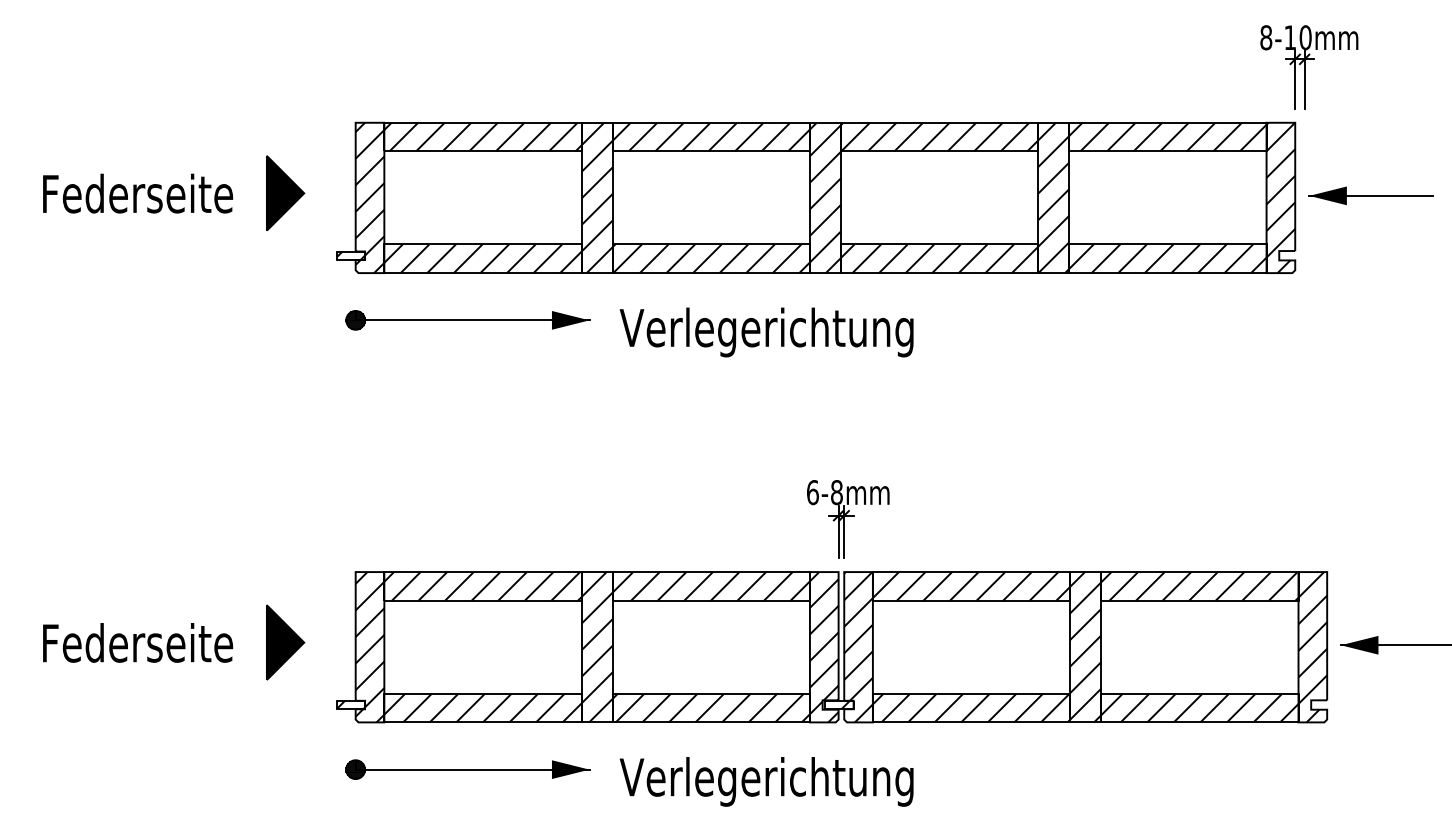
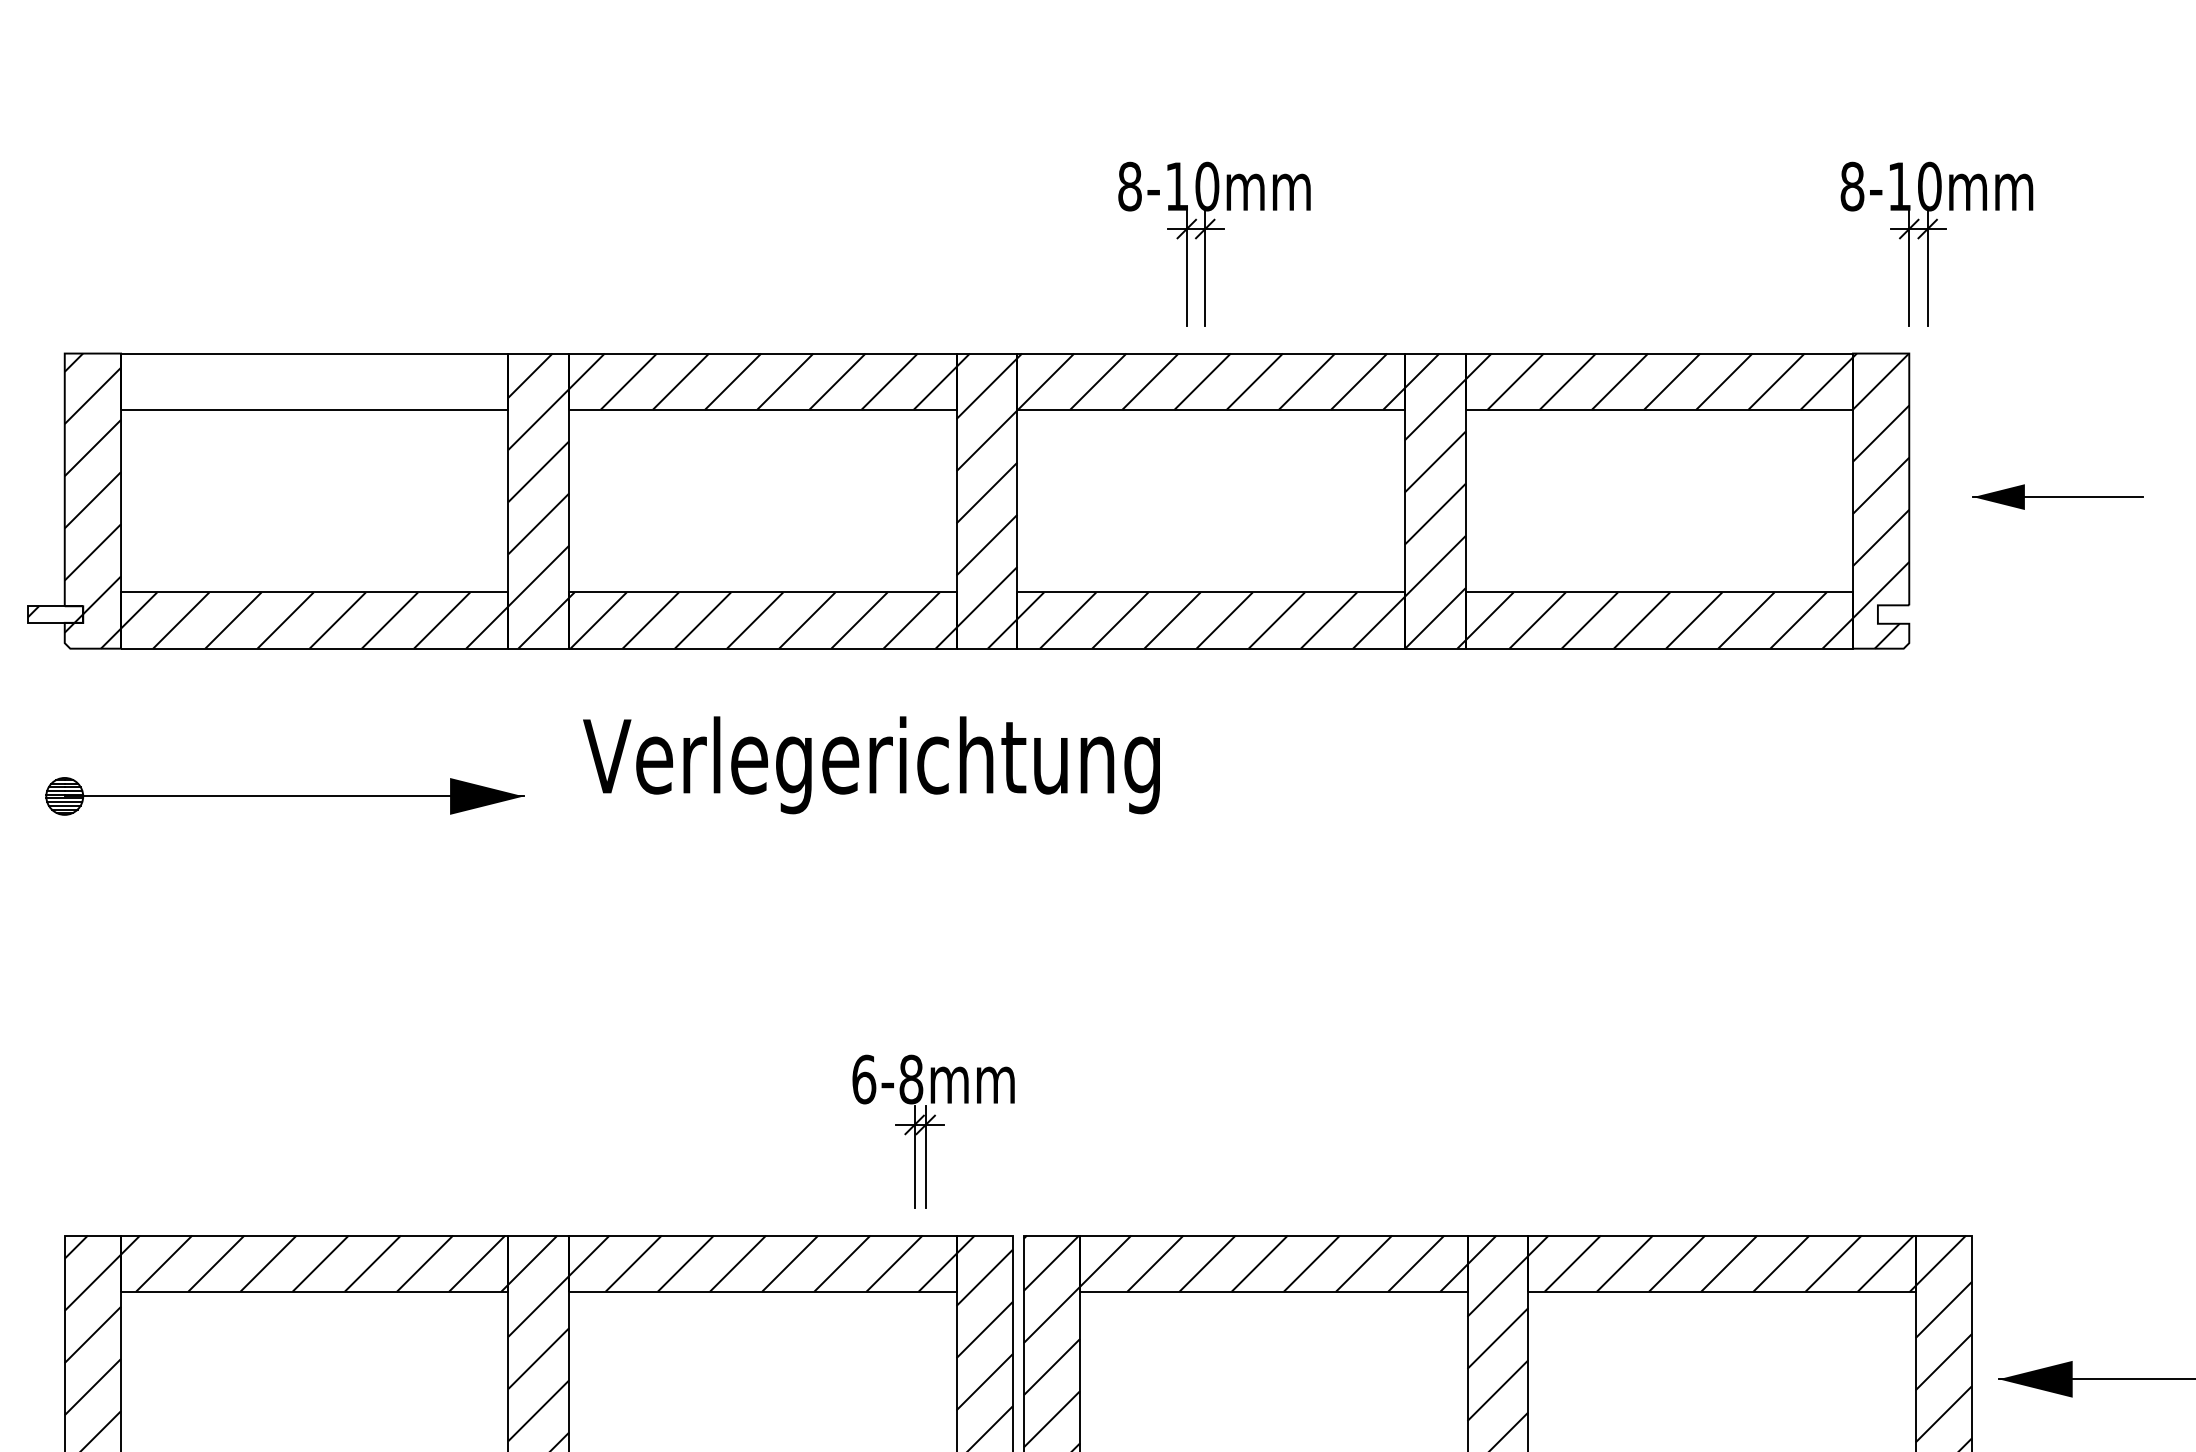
part: (941, 67) -> (1214, 245), added
hatch: (482, 136) -> (313, 380), removed
part: (1370, 195) -> (2057, 496), size x0.7
part: (467, 320) -> (284, 796), moved
part: (848, 519) -> (934, 1132), moved

